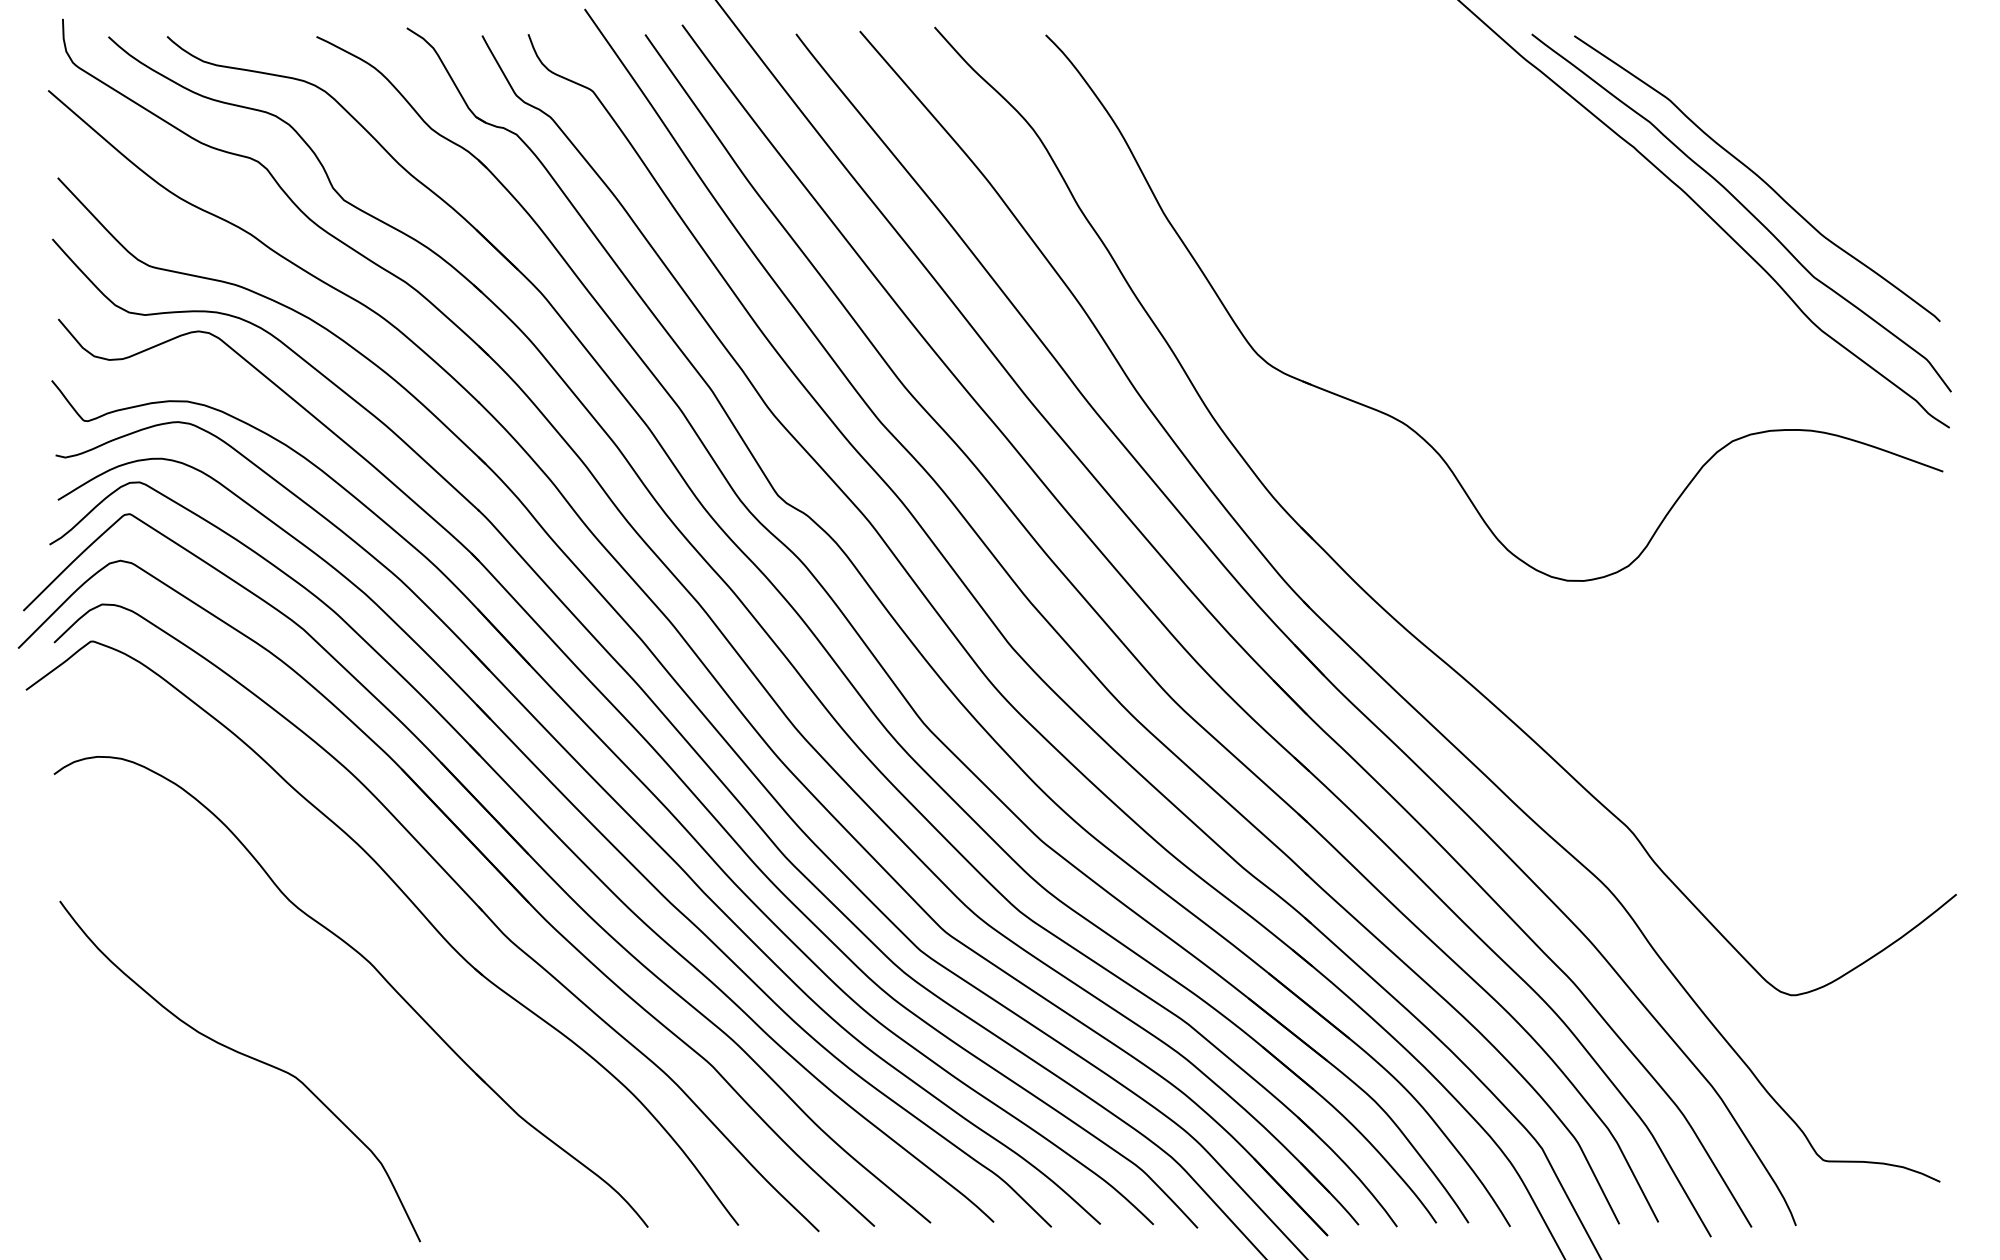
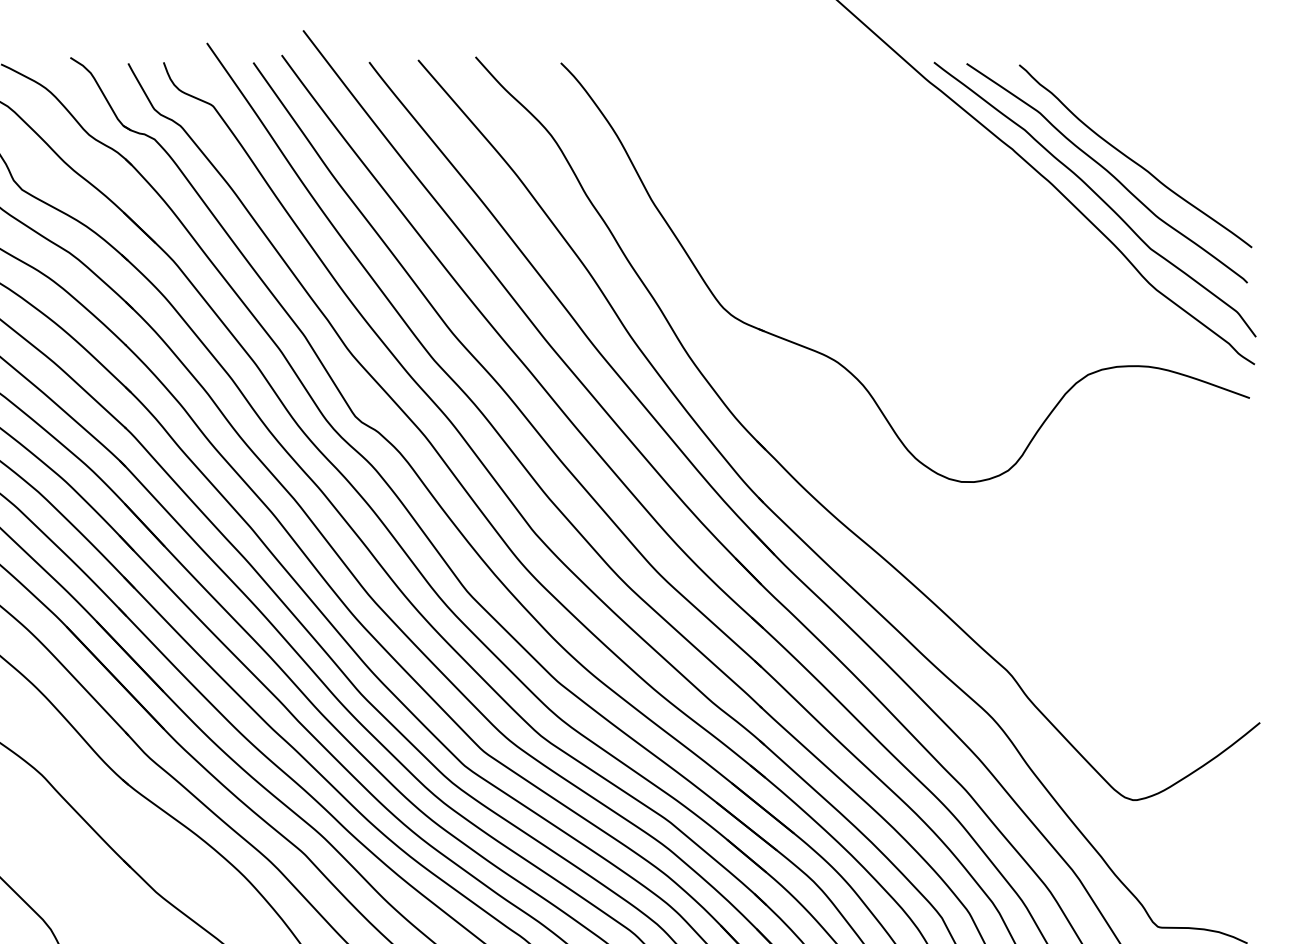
curve: (1791, 161) -> (1133, 160), added

